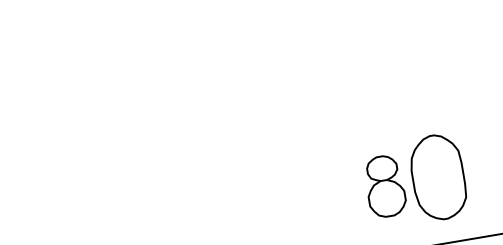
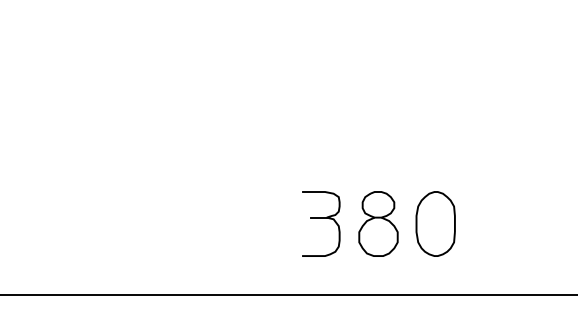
part: (437, 176) -> (435, 223), size x0.71
part: (332, 194) -> (321, 223), added

